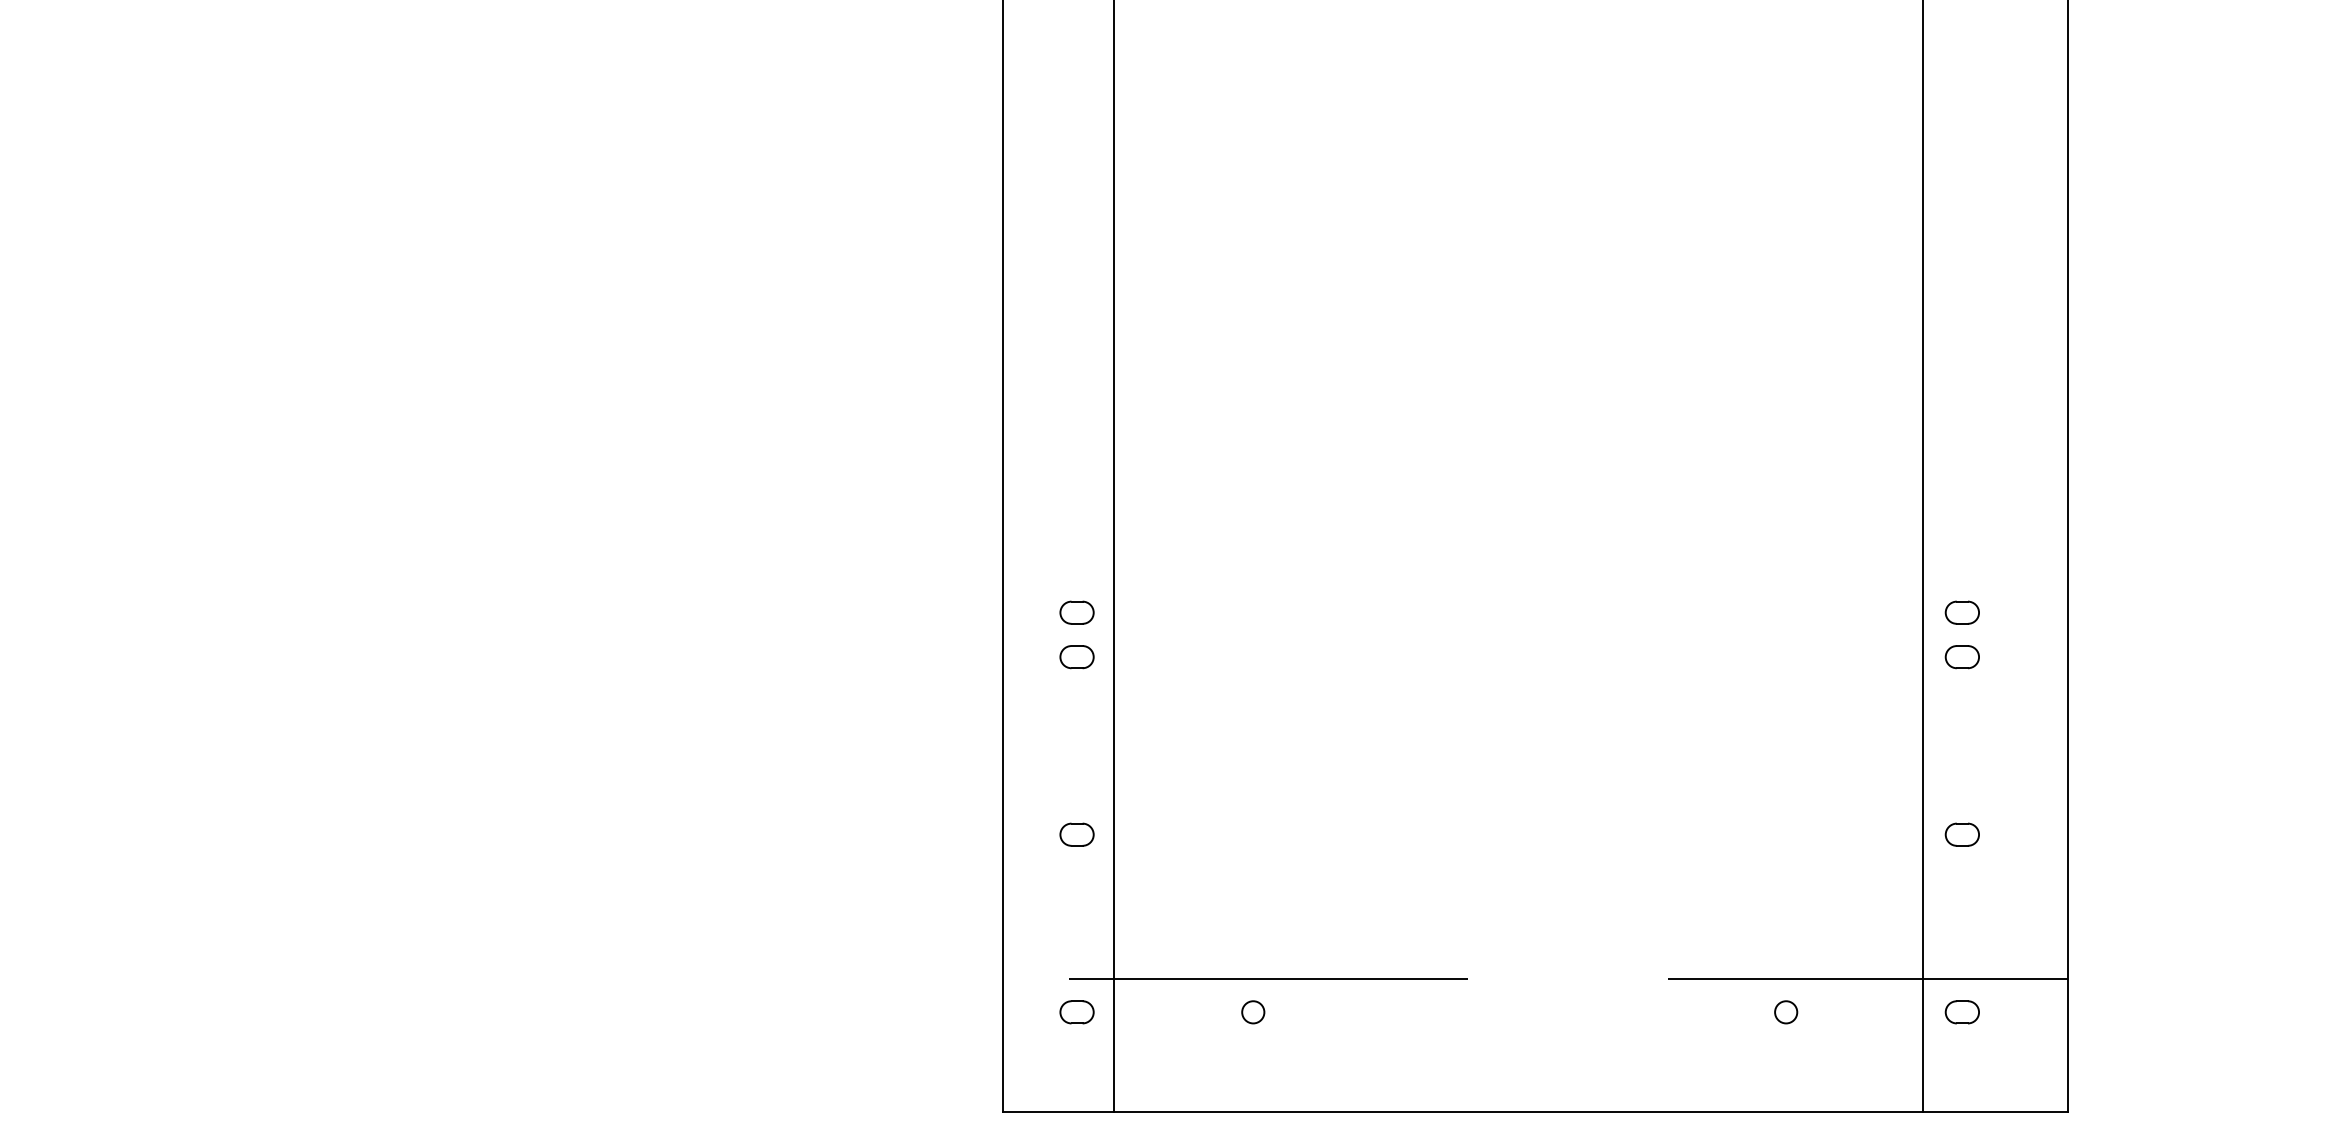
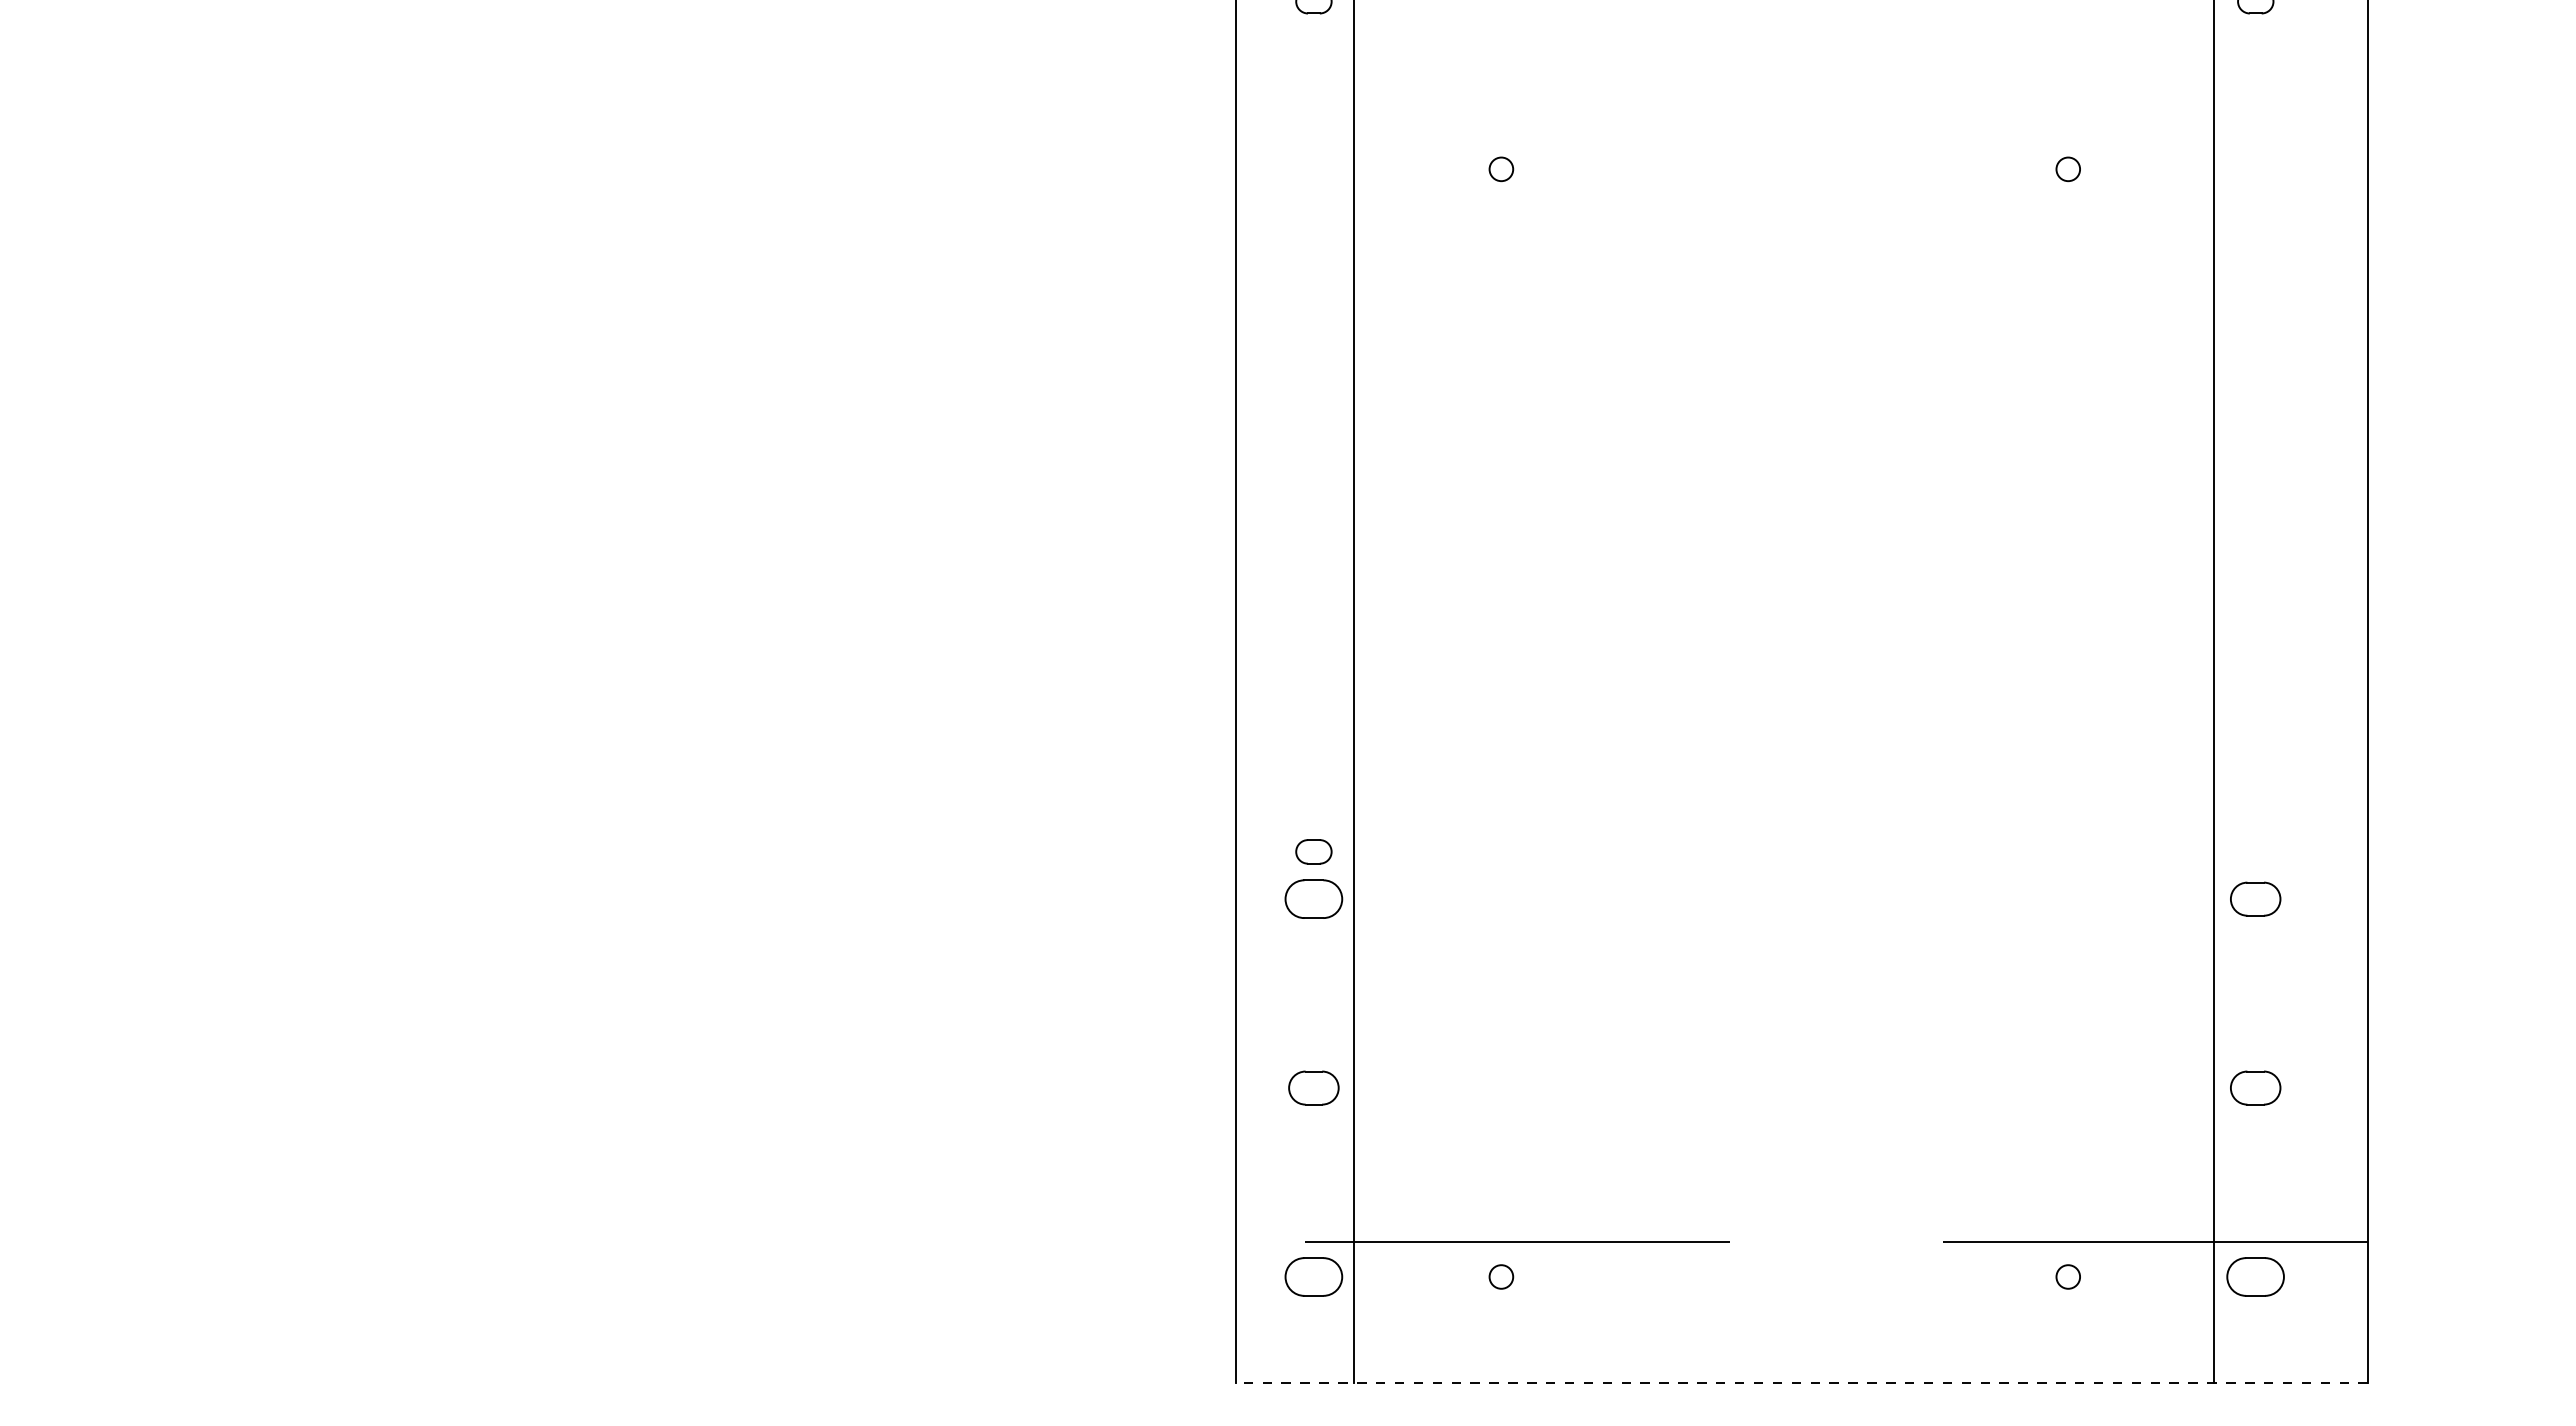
part: (1962, 612) -> (2255, 851), removed
part: (1076, 656) -> (1313, 898), size x1.6
part: (1962, 656) -> (2255, 898), size x1.4
part: (1076, 834) -> (1313, 1087), size x1.4
part: (1962, 834) -> (2255, 1087), size x1.4
part: (1076, 1011) -> (1313, 1276), size x1.6
part: (1962, 1011) -> (2255, 1276), size x1.6
line: (1535, 1112) -> (1801, 1383), solid -> dashed

